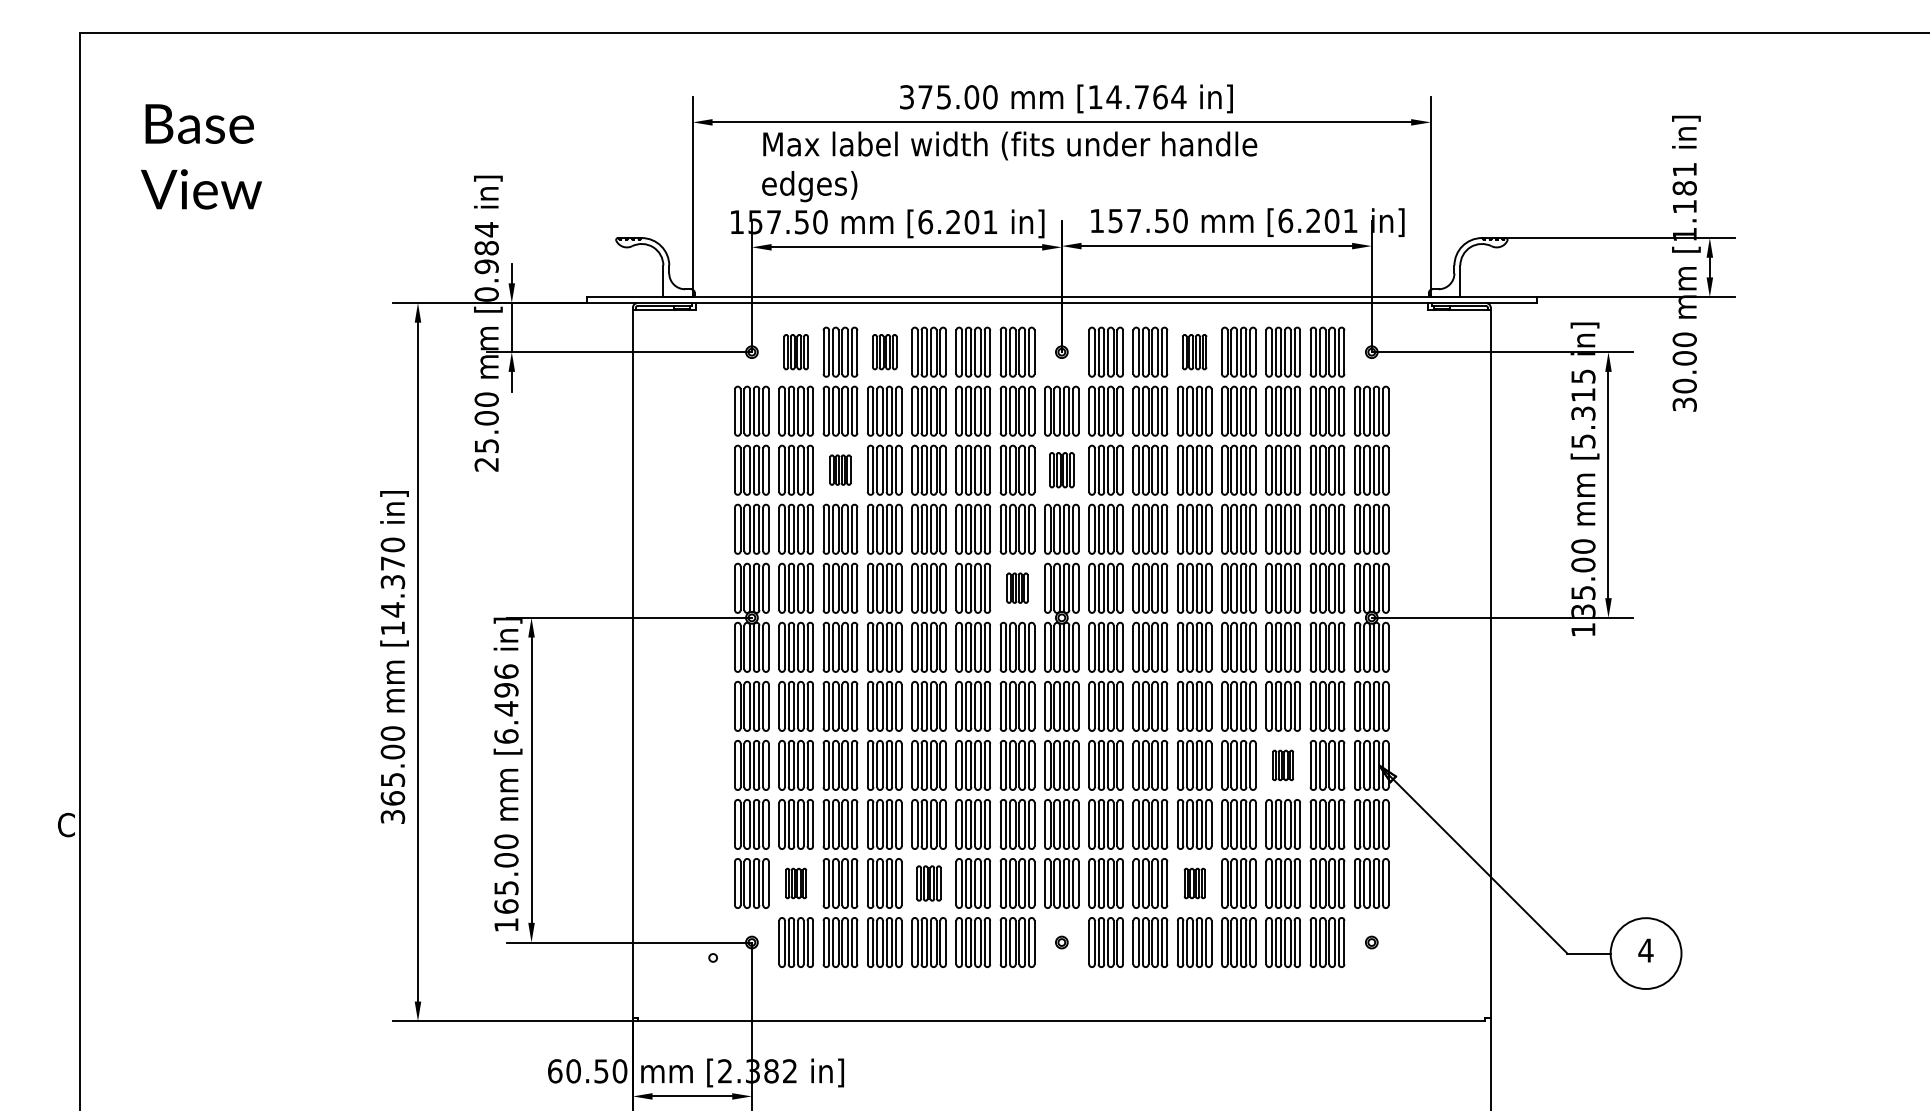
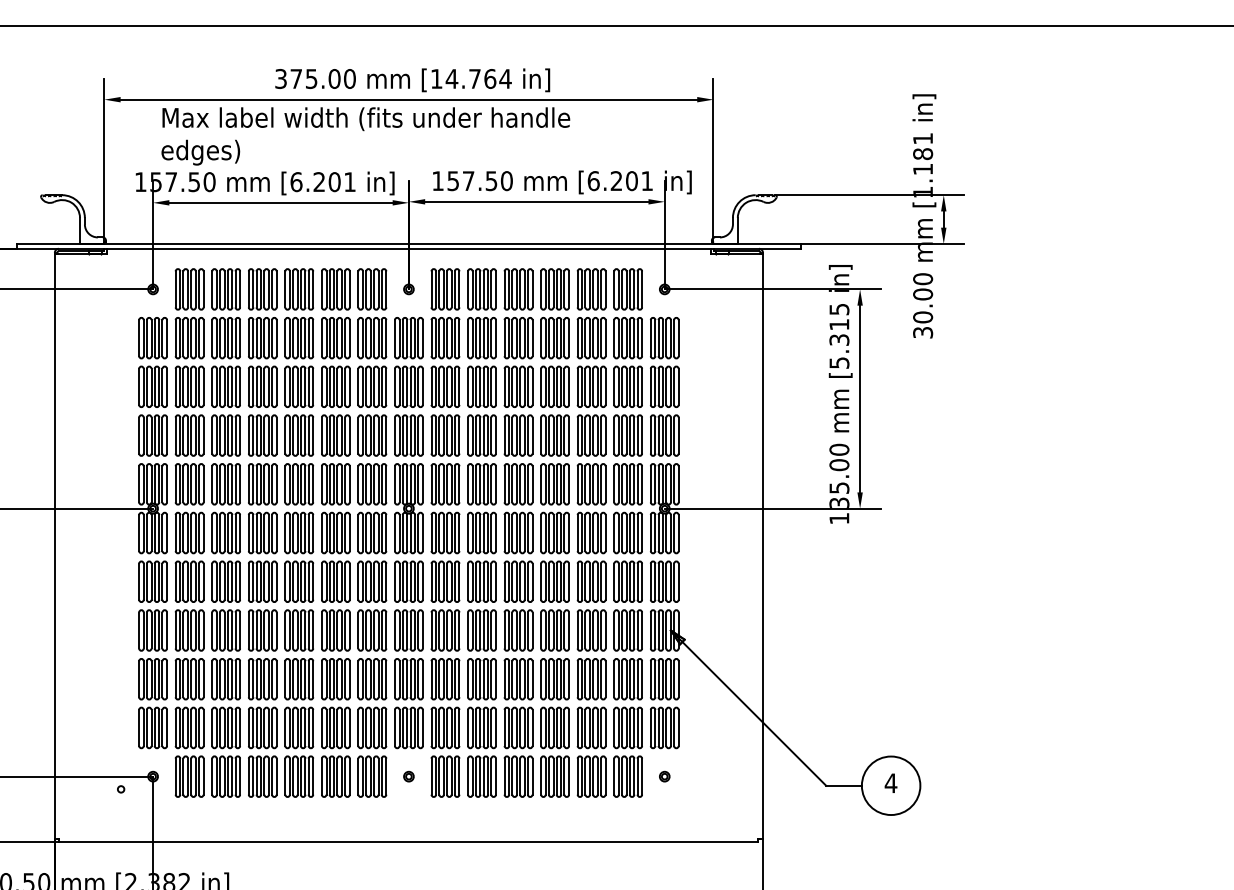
part: (795, 351) -> (189, 288), size x1.43
part: (884, 351) -> (262, 288), size x1.43
part: (1194, 351) -> (518, 288), size x1.43
part: (840, 469) -> (226, 386), size x1.67
part: (1061, 469) -> (408, 386), size x1.43
part: (1017, 587) -> (372, 483), size x1.67
part: (1282, 765) -> (591, 630), size x1.67
part: (795, 883) -> (189, 727), size x1.67
part: (928, 883) -> (298, 727), size x1.43
part: (1194, 883) -> (518, 727), size x1.67

